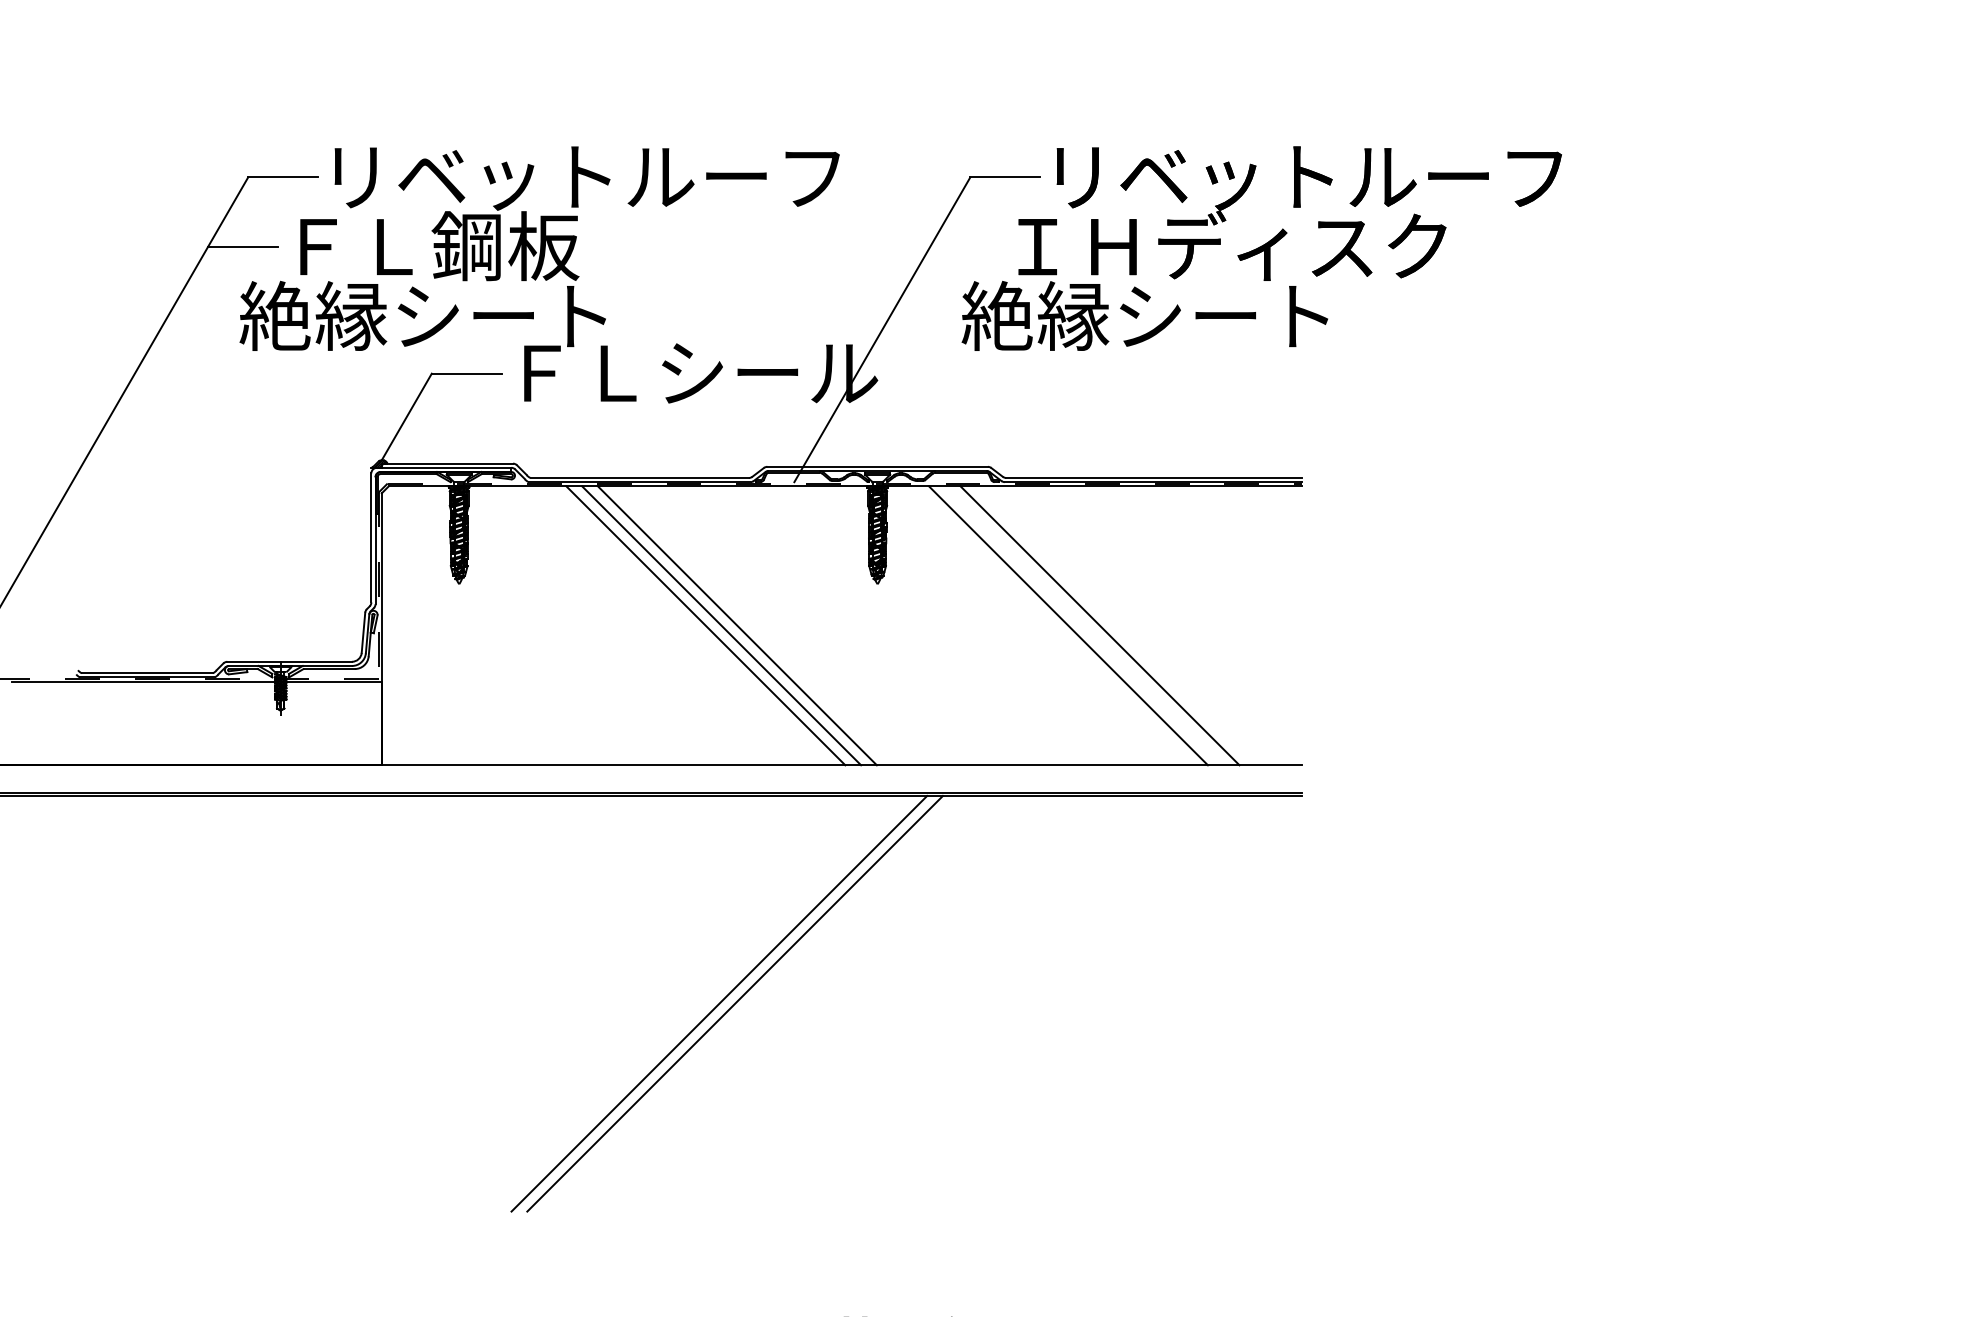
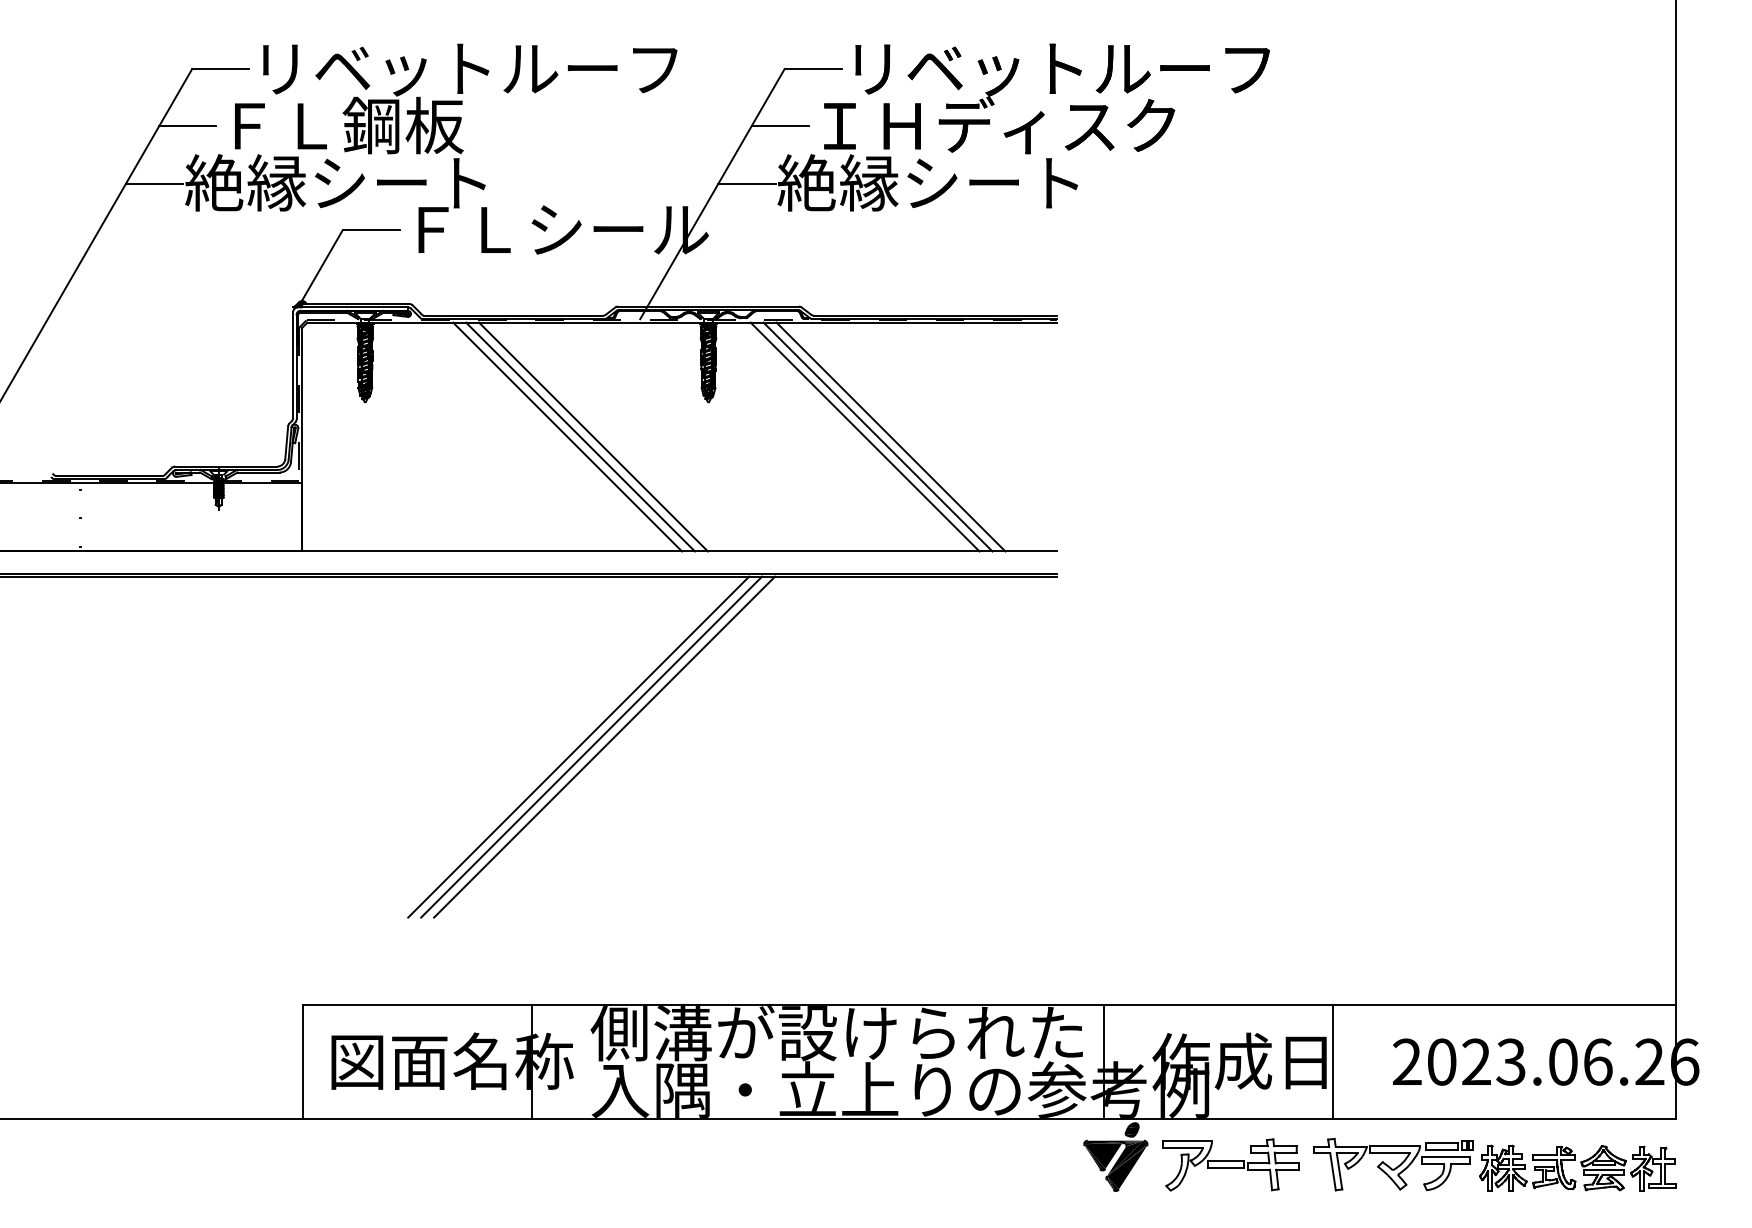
line: (964, 247) -> (779, 126), added
line: (202, 316) -> (154, 183), added
line: (923, 316) -> (746, 183), added
line: (1083, 625) -> (877, 436), added
line: (750, 1003) -> (604, 746), added

